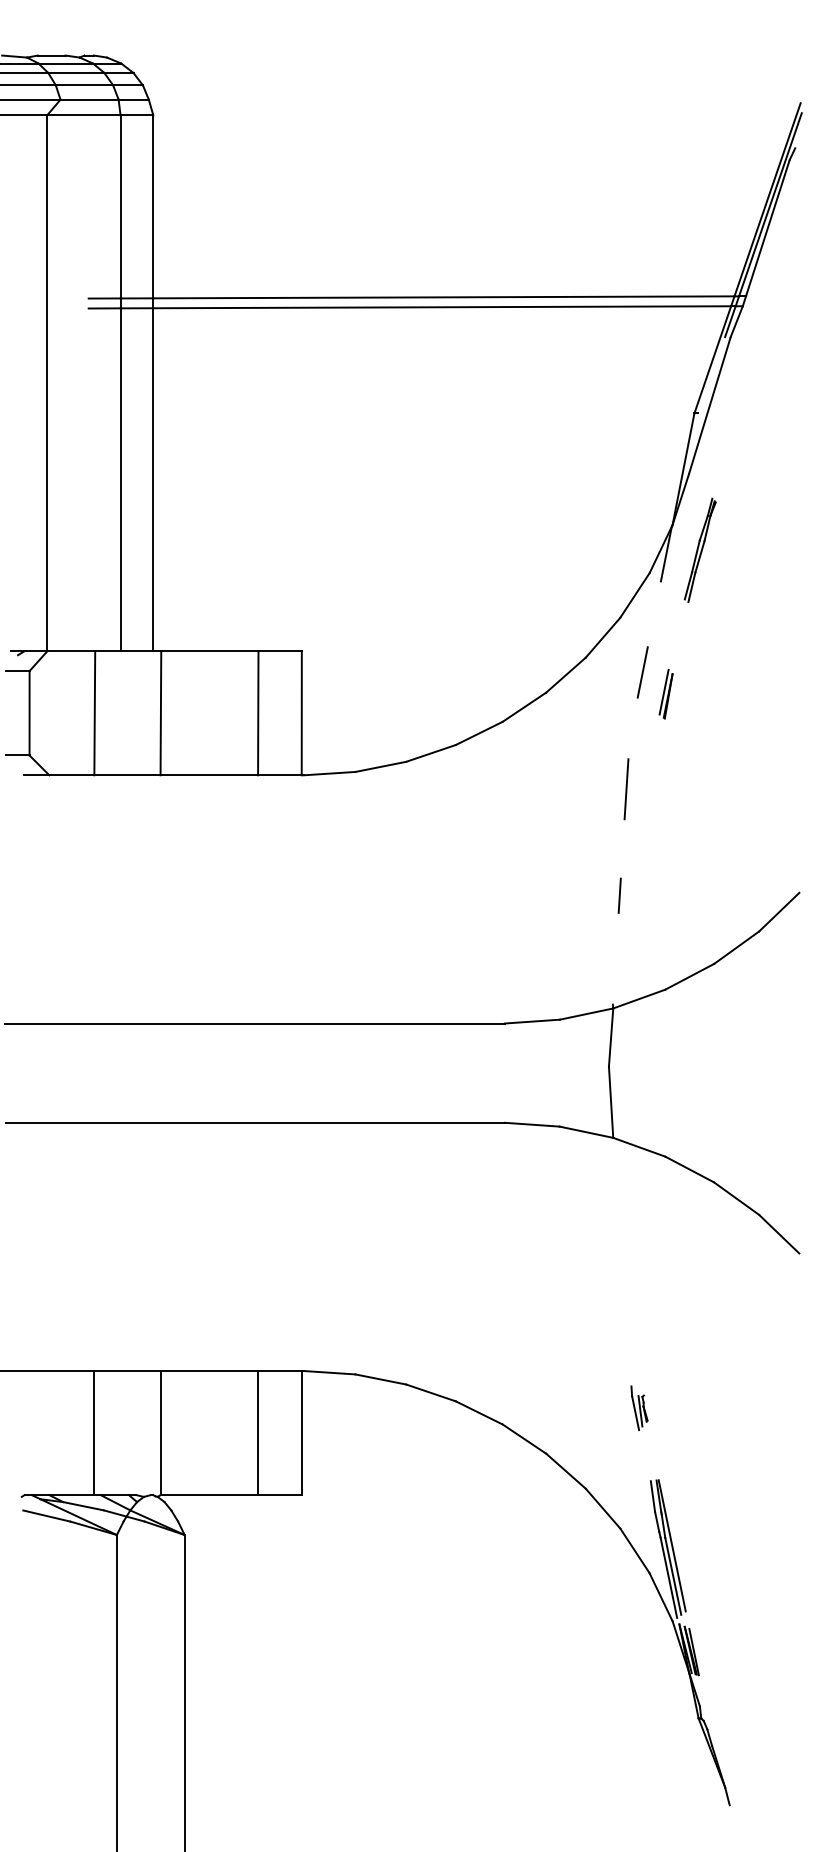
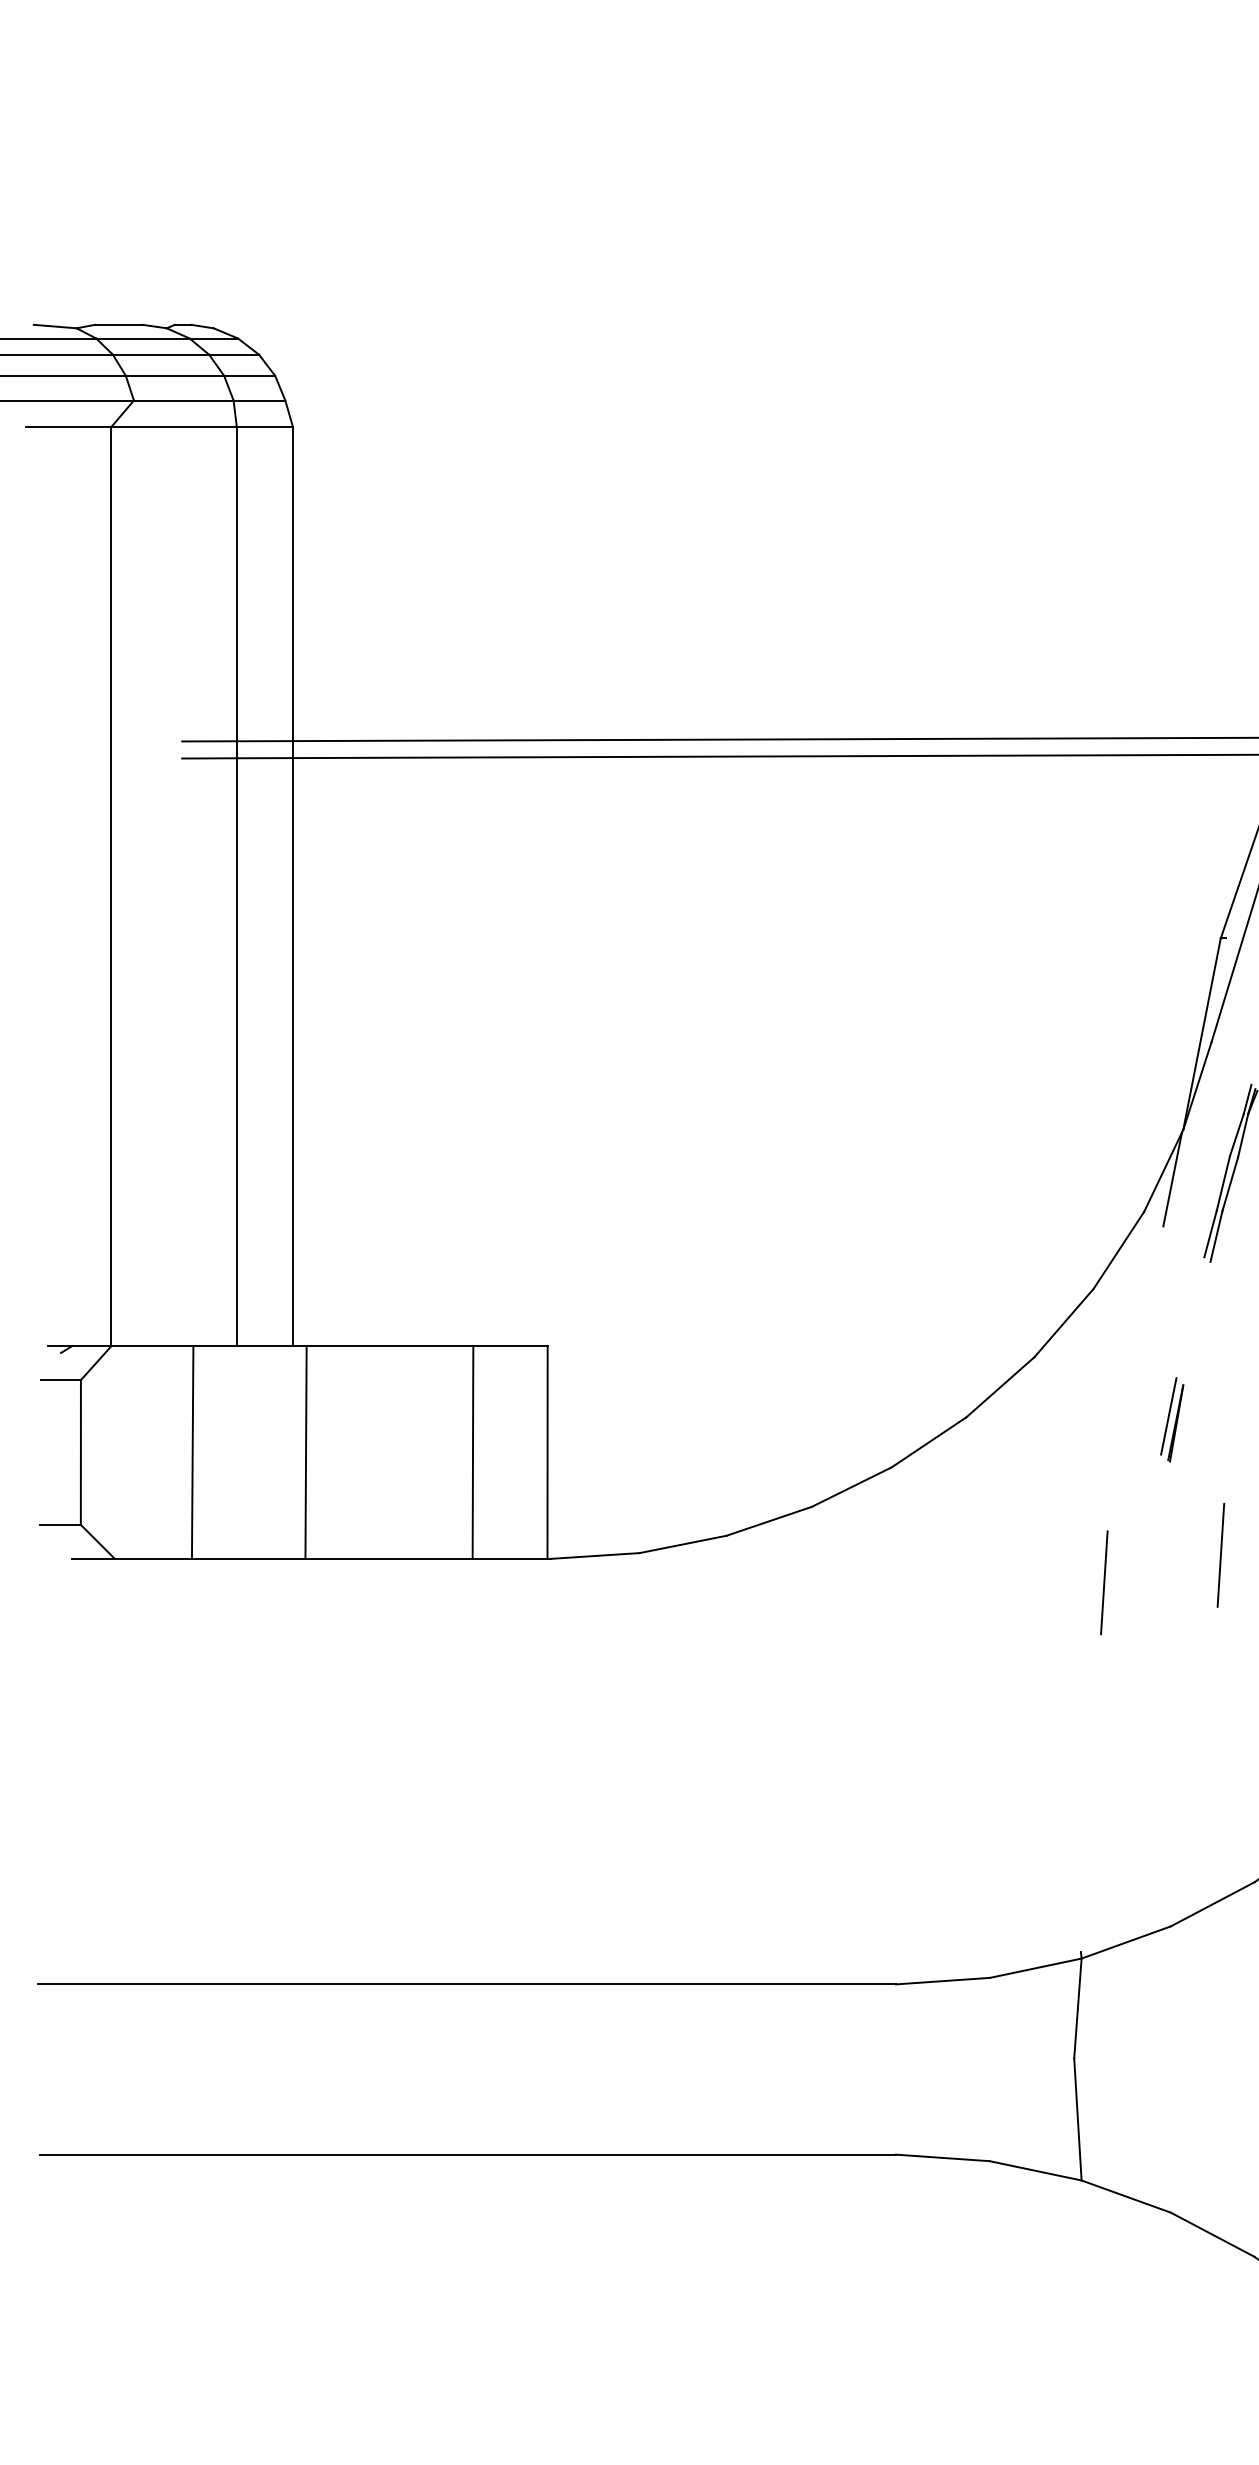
line: (642, 672) -> (1131, 1382), removed
line: (694, 773) -> (1220, 1555), added
line: (619, 895) -> (1092, 1764), removed

